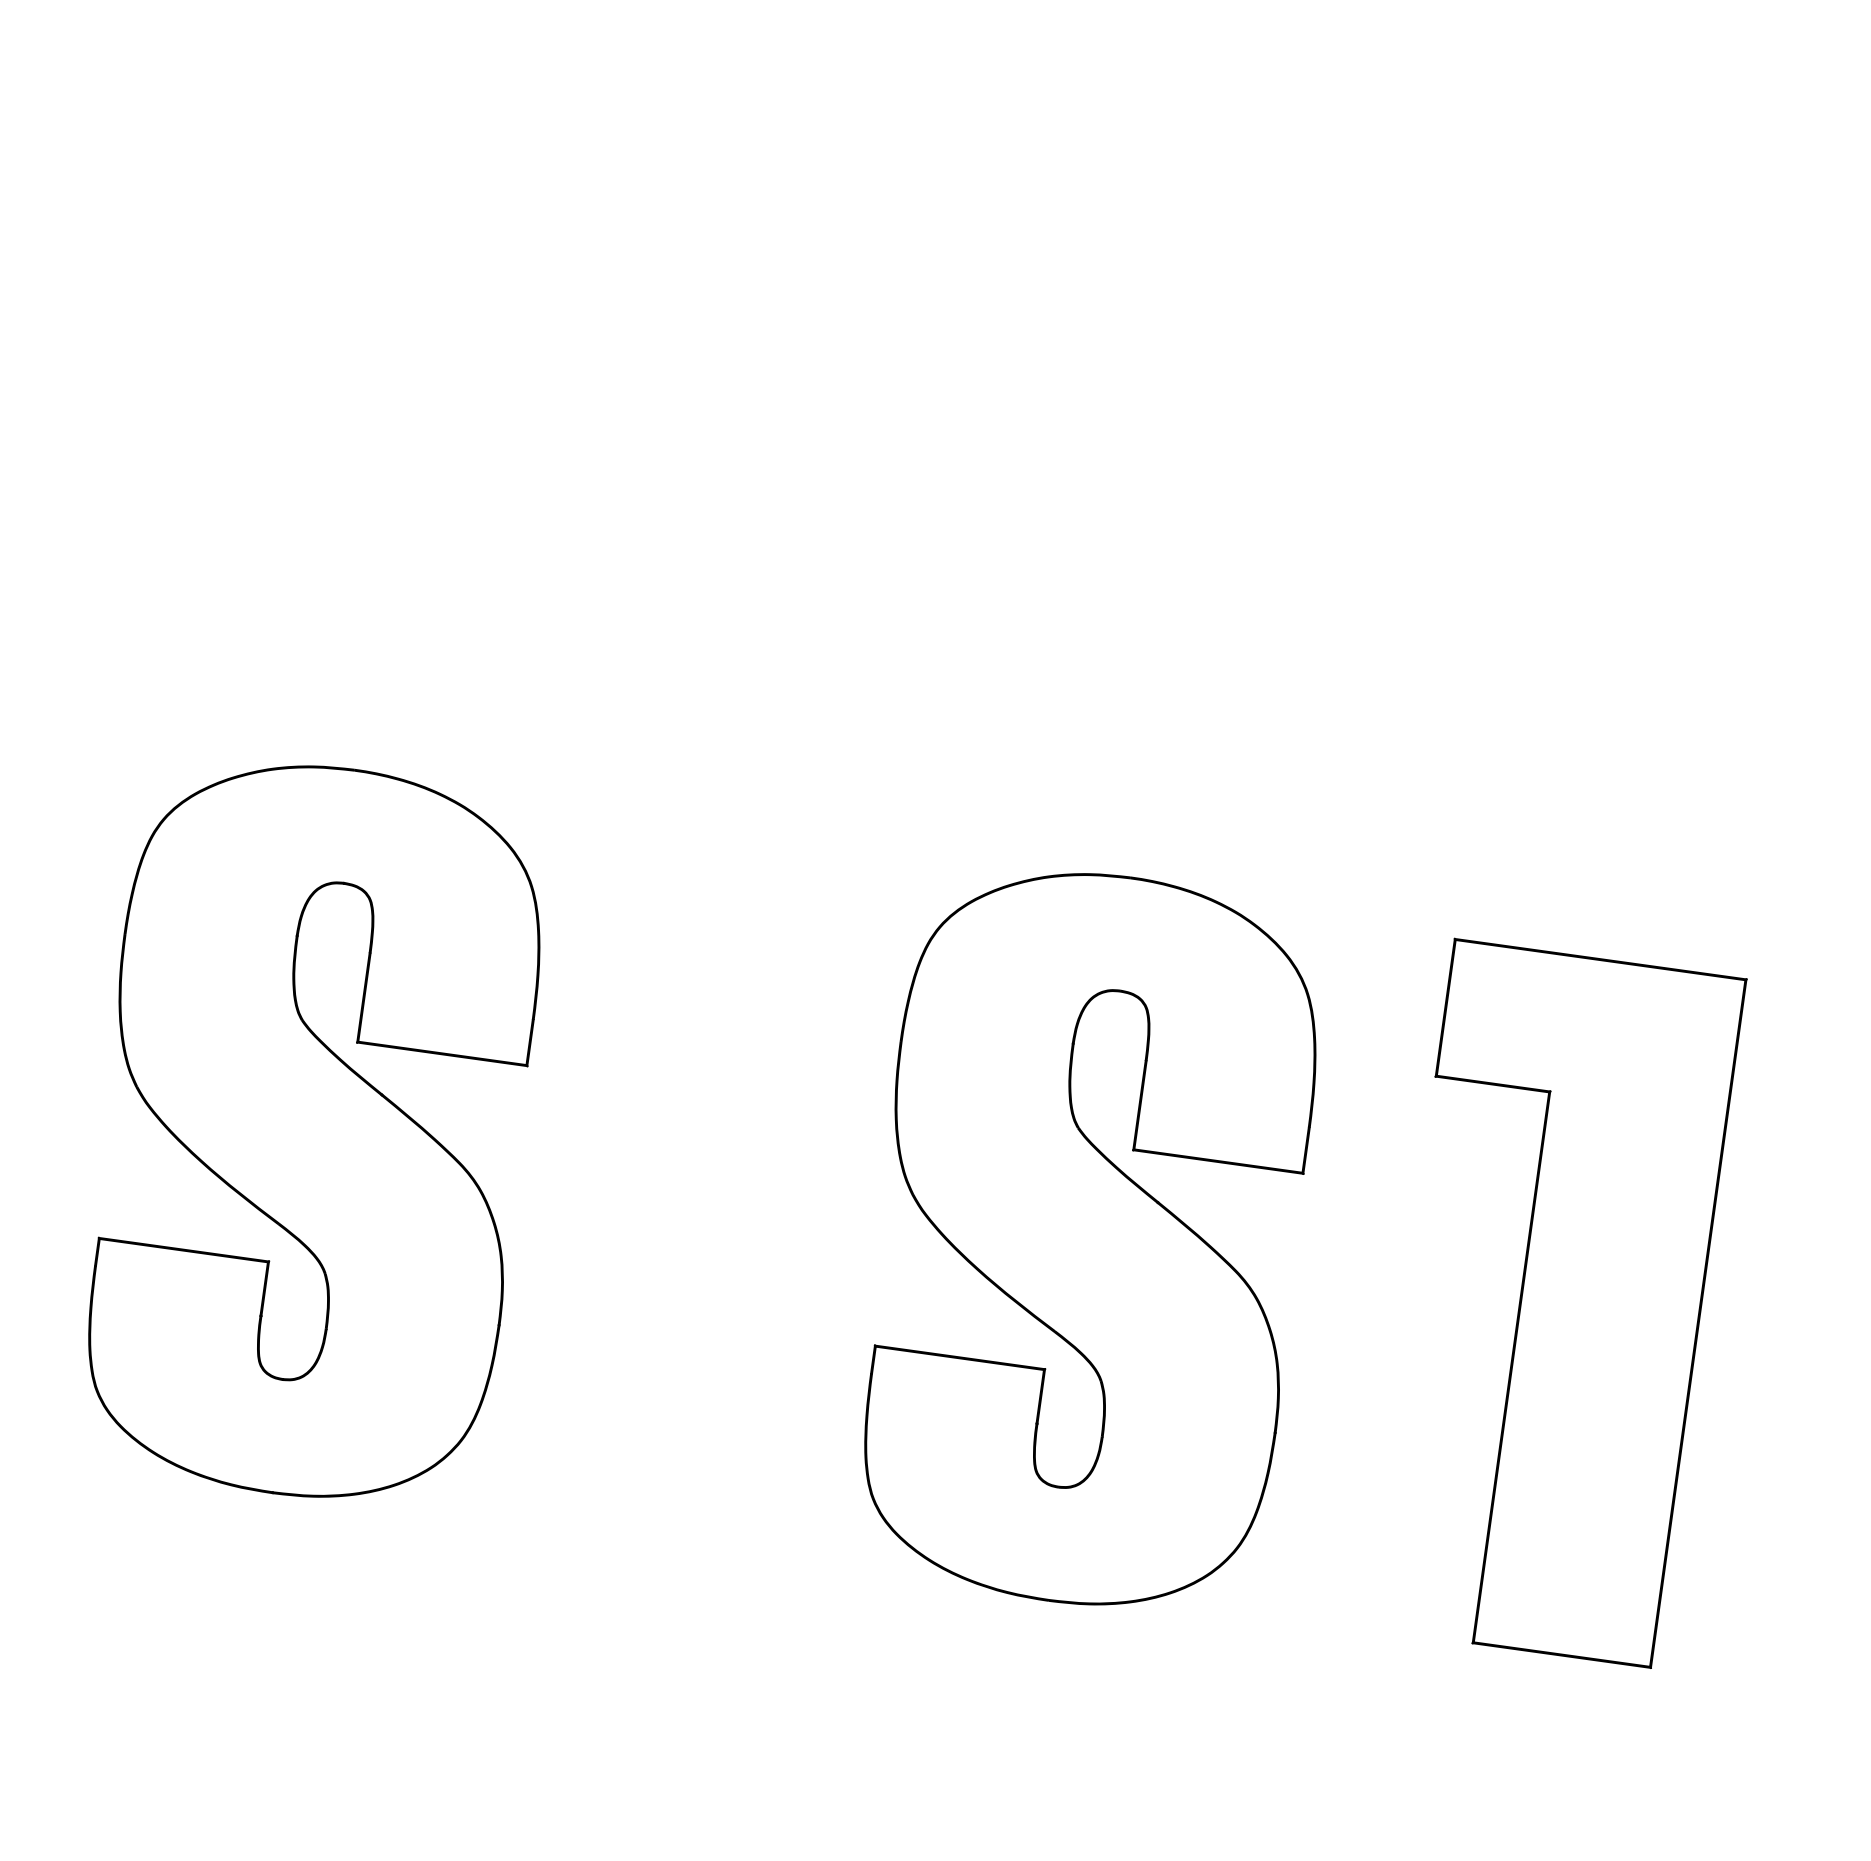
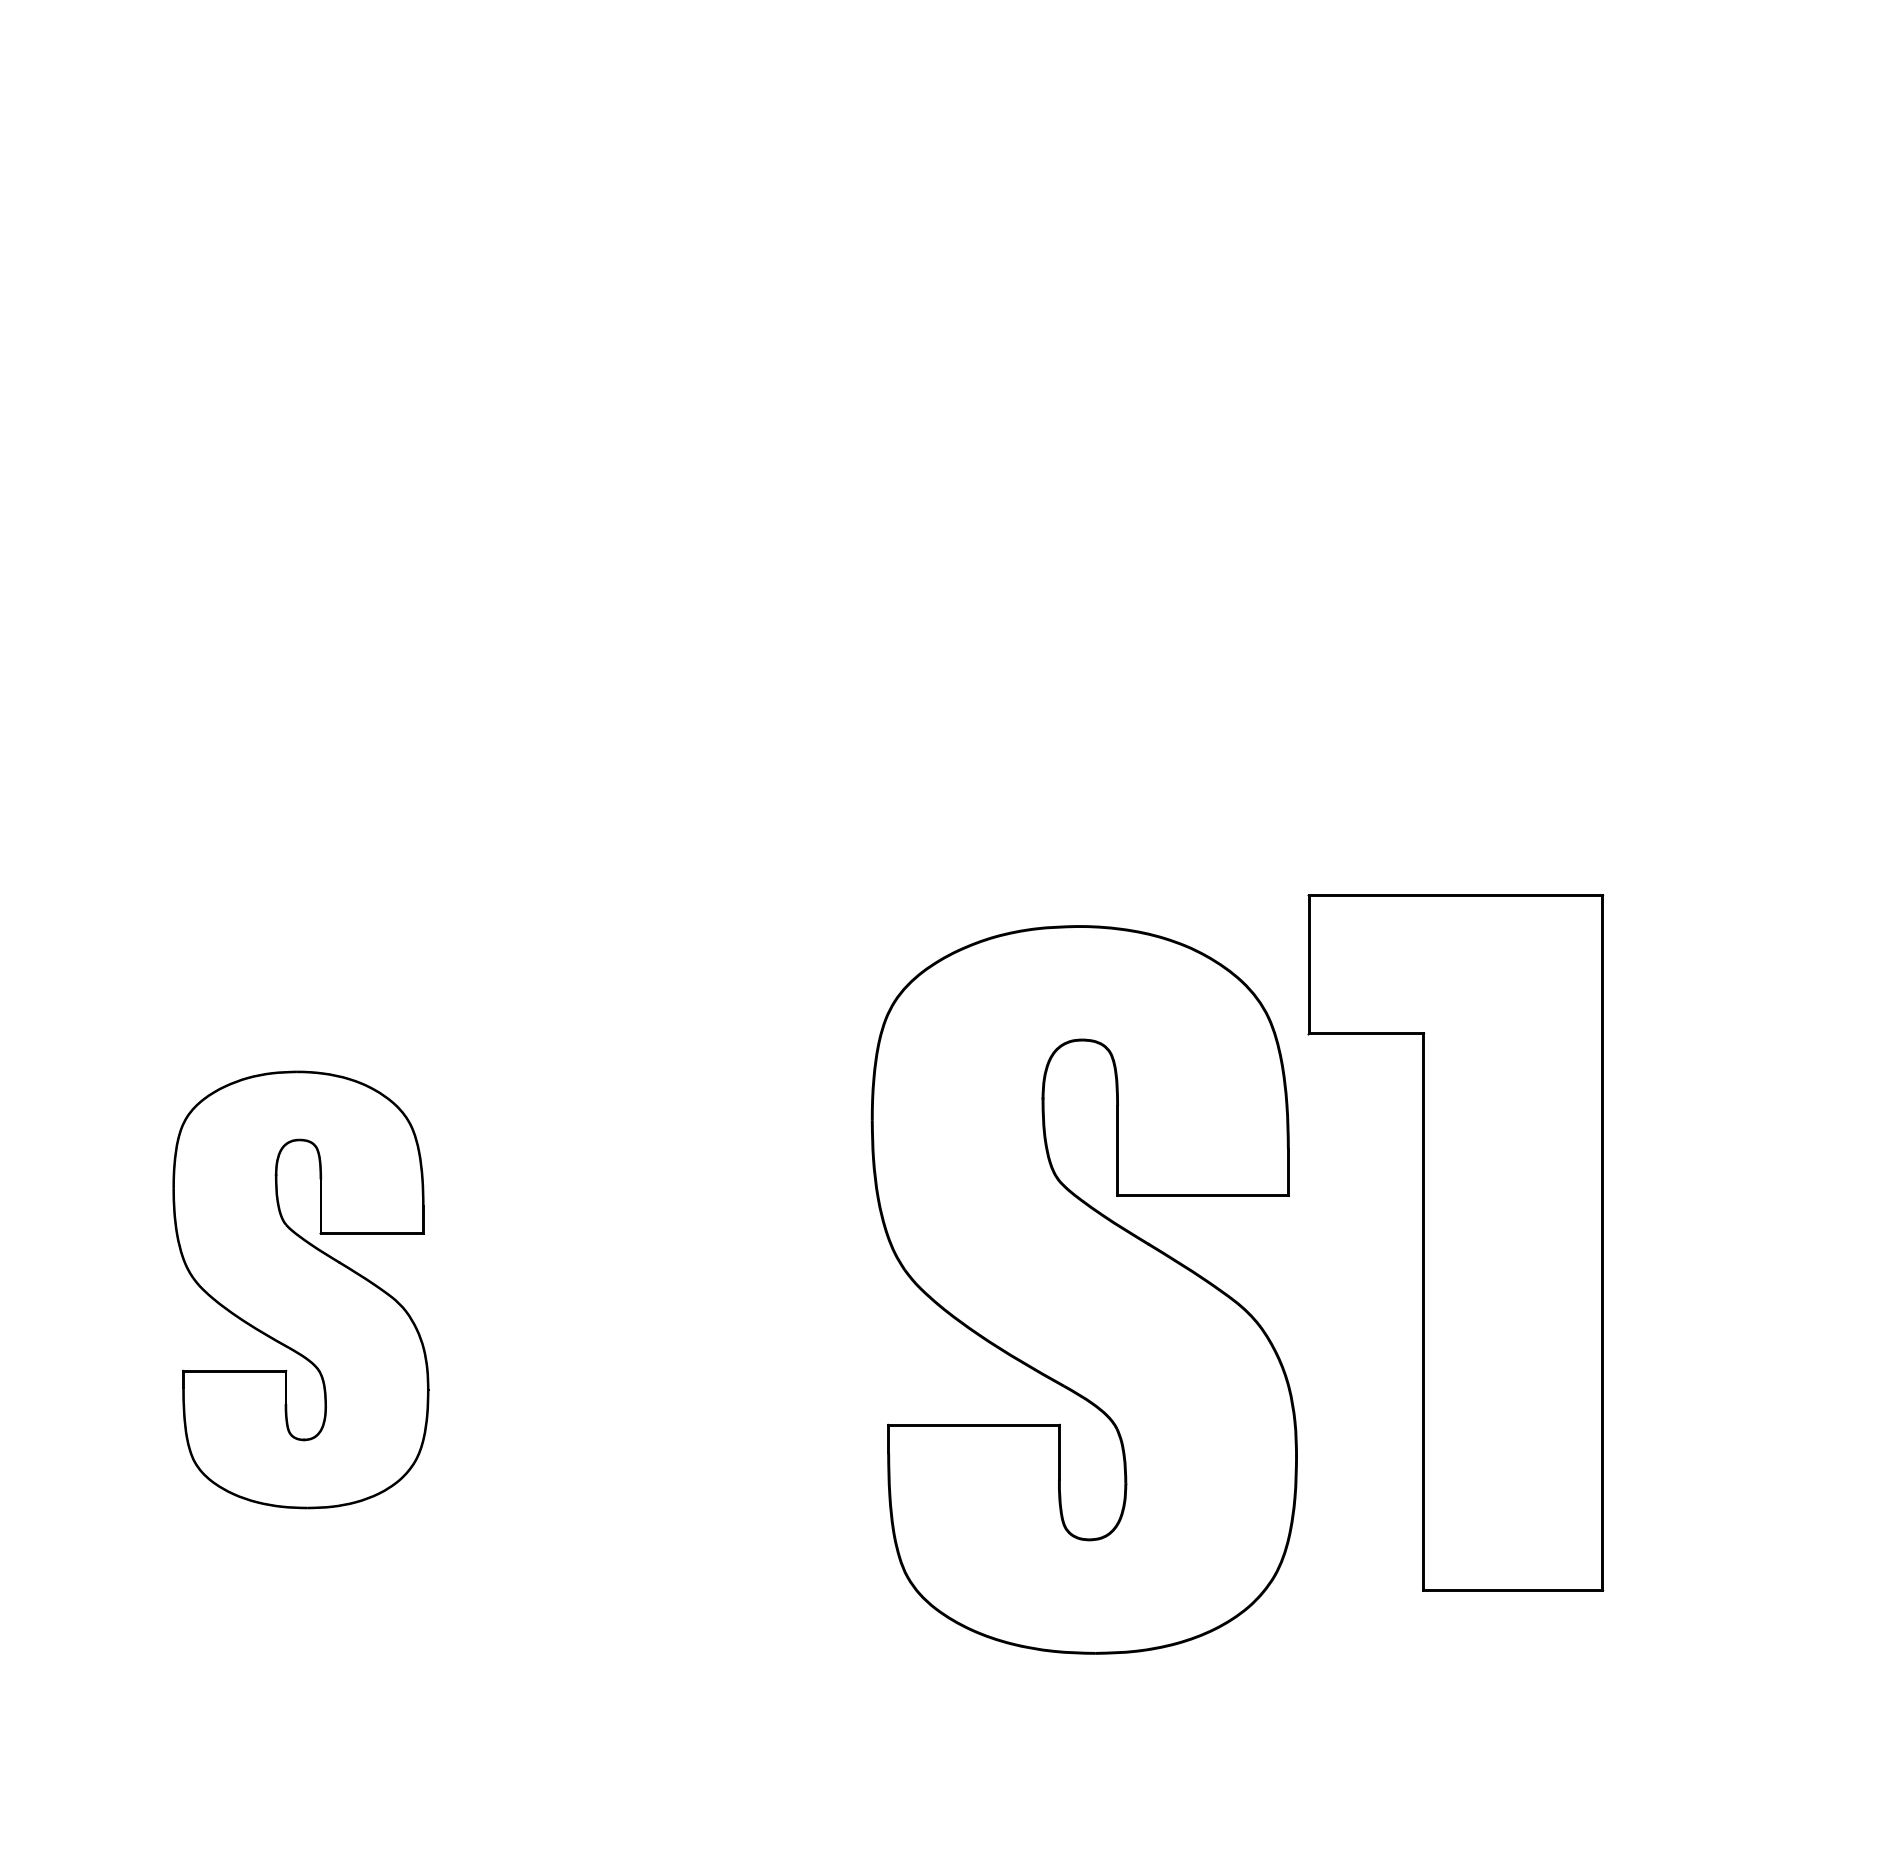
part: (311, 1130) -> (300, 1289), size x0.6
part: (1552, 1302) -> (1455, 1242), moved

